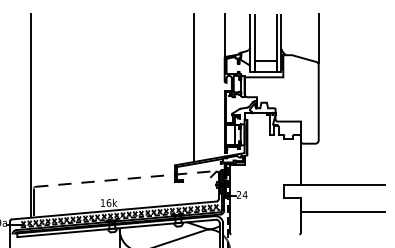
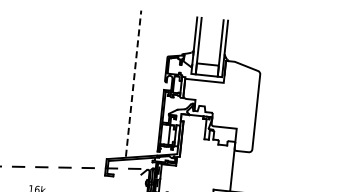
line: (224, 35) -> (169, 35), removed
line: (318, 38) -> (262, 47), removed
line: (193, 87) -> (133, 83), solid -> dashed

